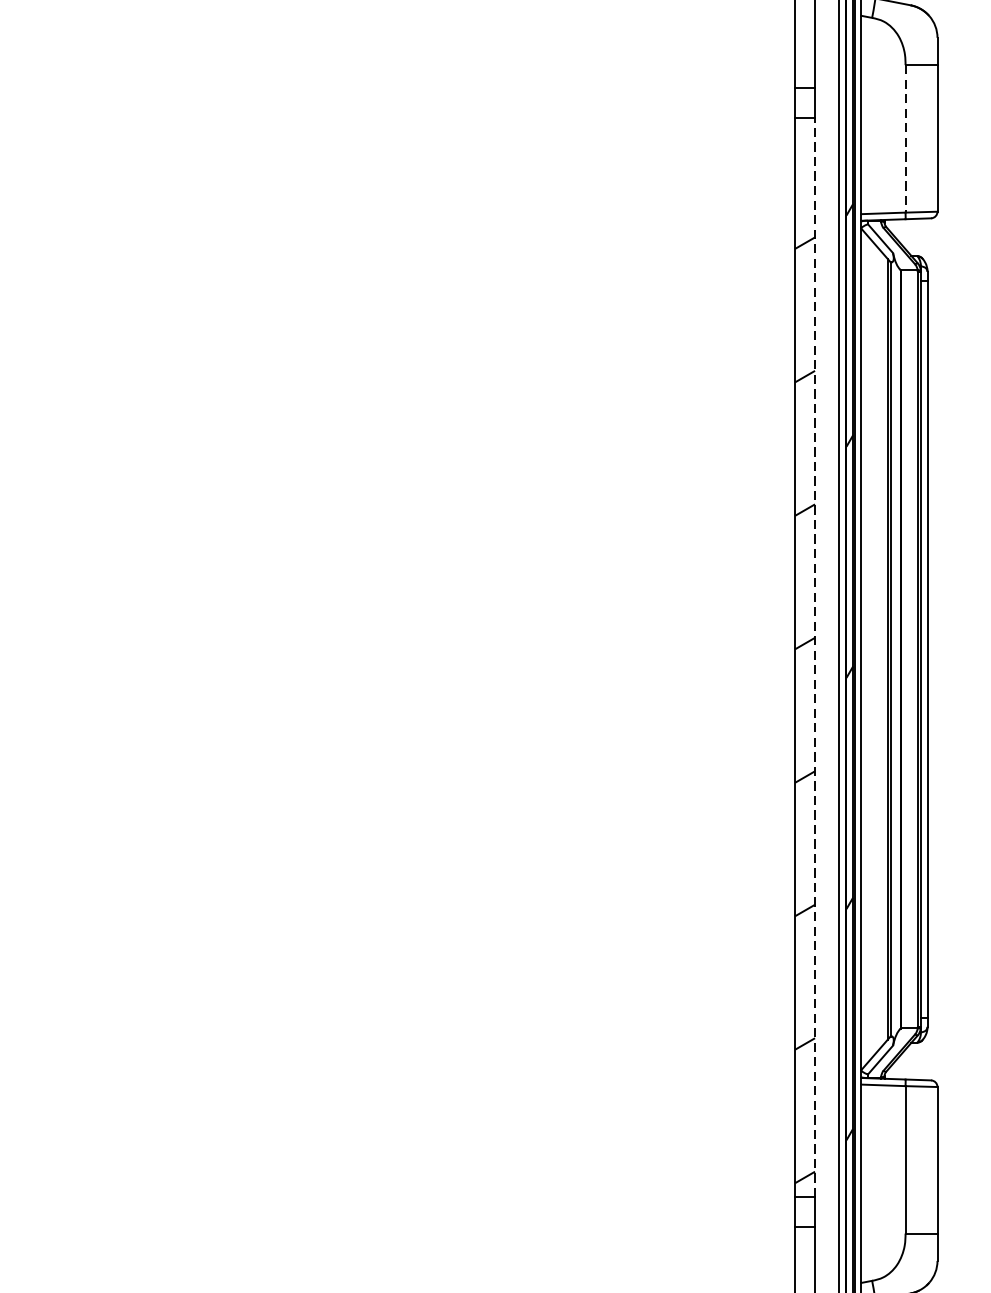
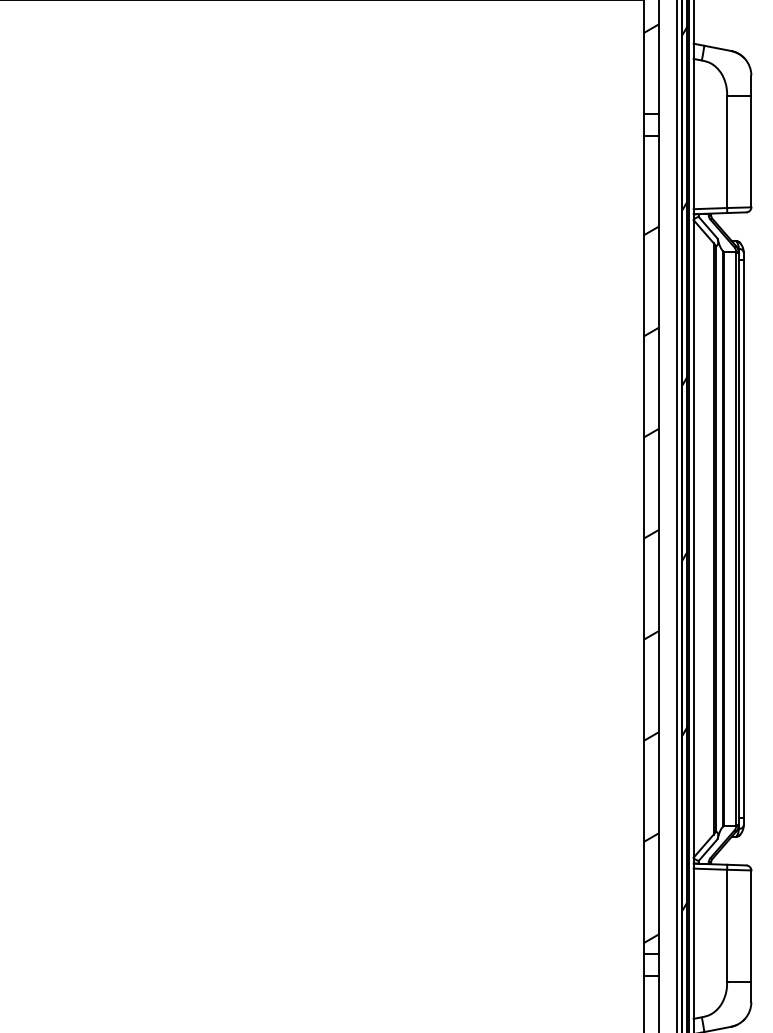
line: (906, 139) -> (727, 152), dashed -> solid
line: (814, 658) -> (658, 545), dashed -> solid

